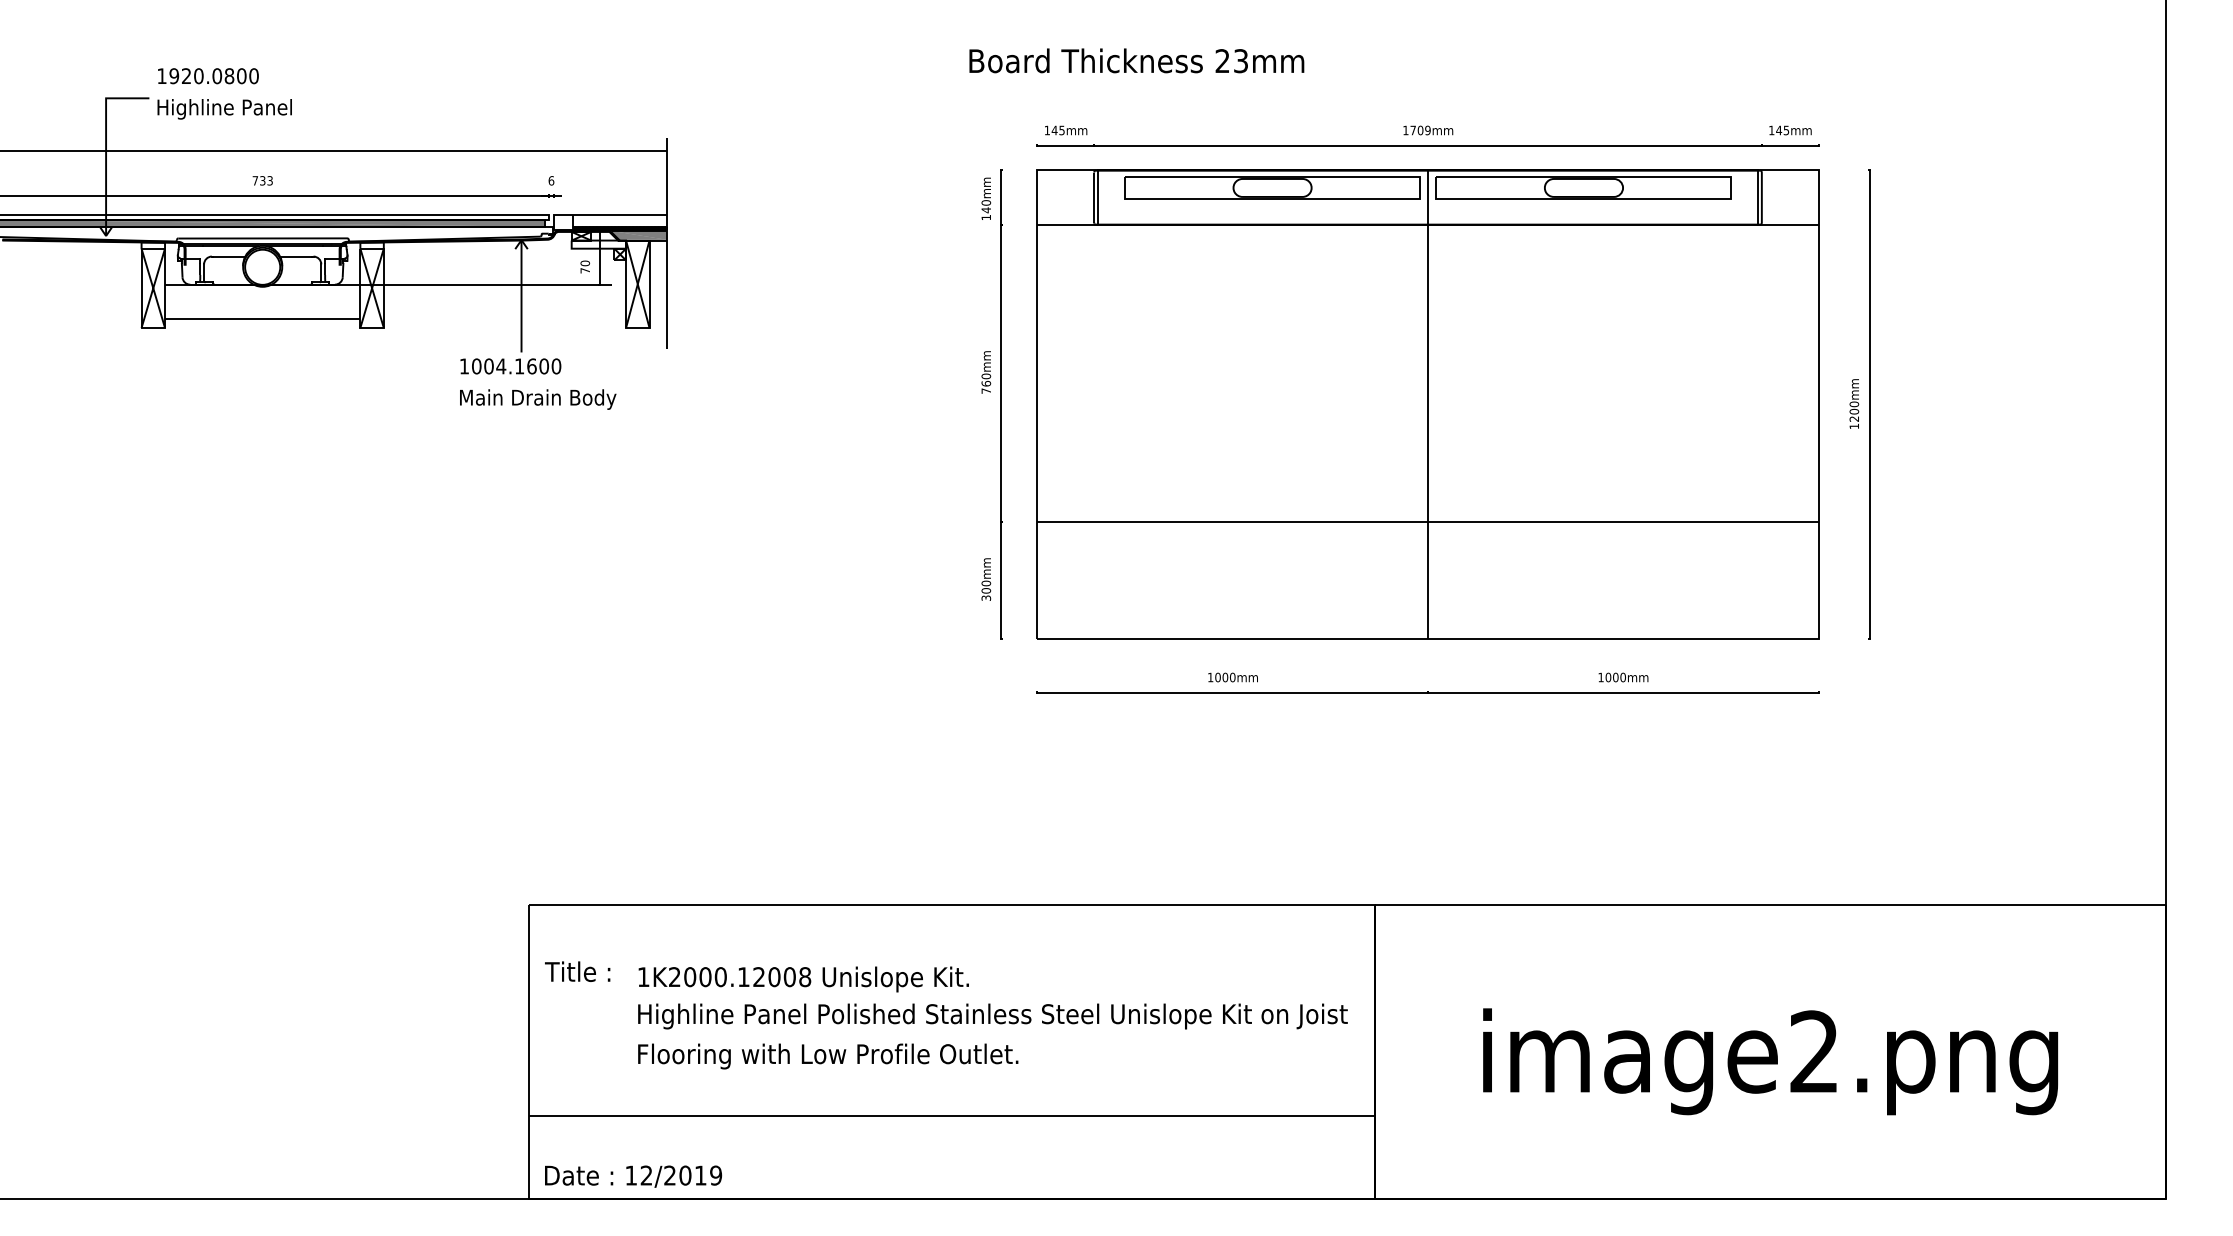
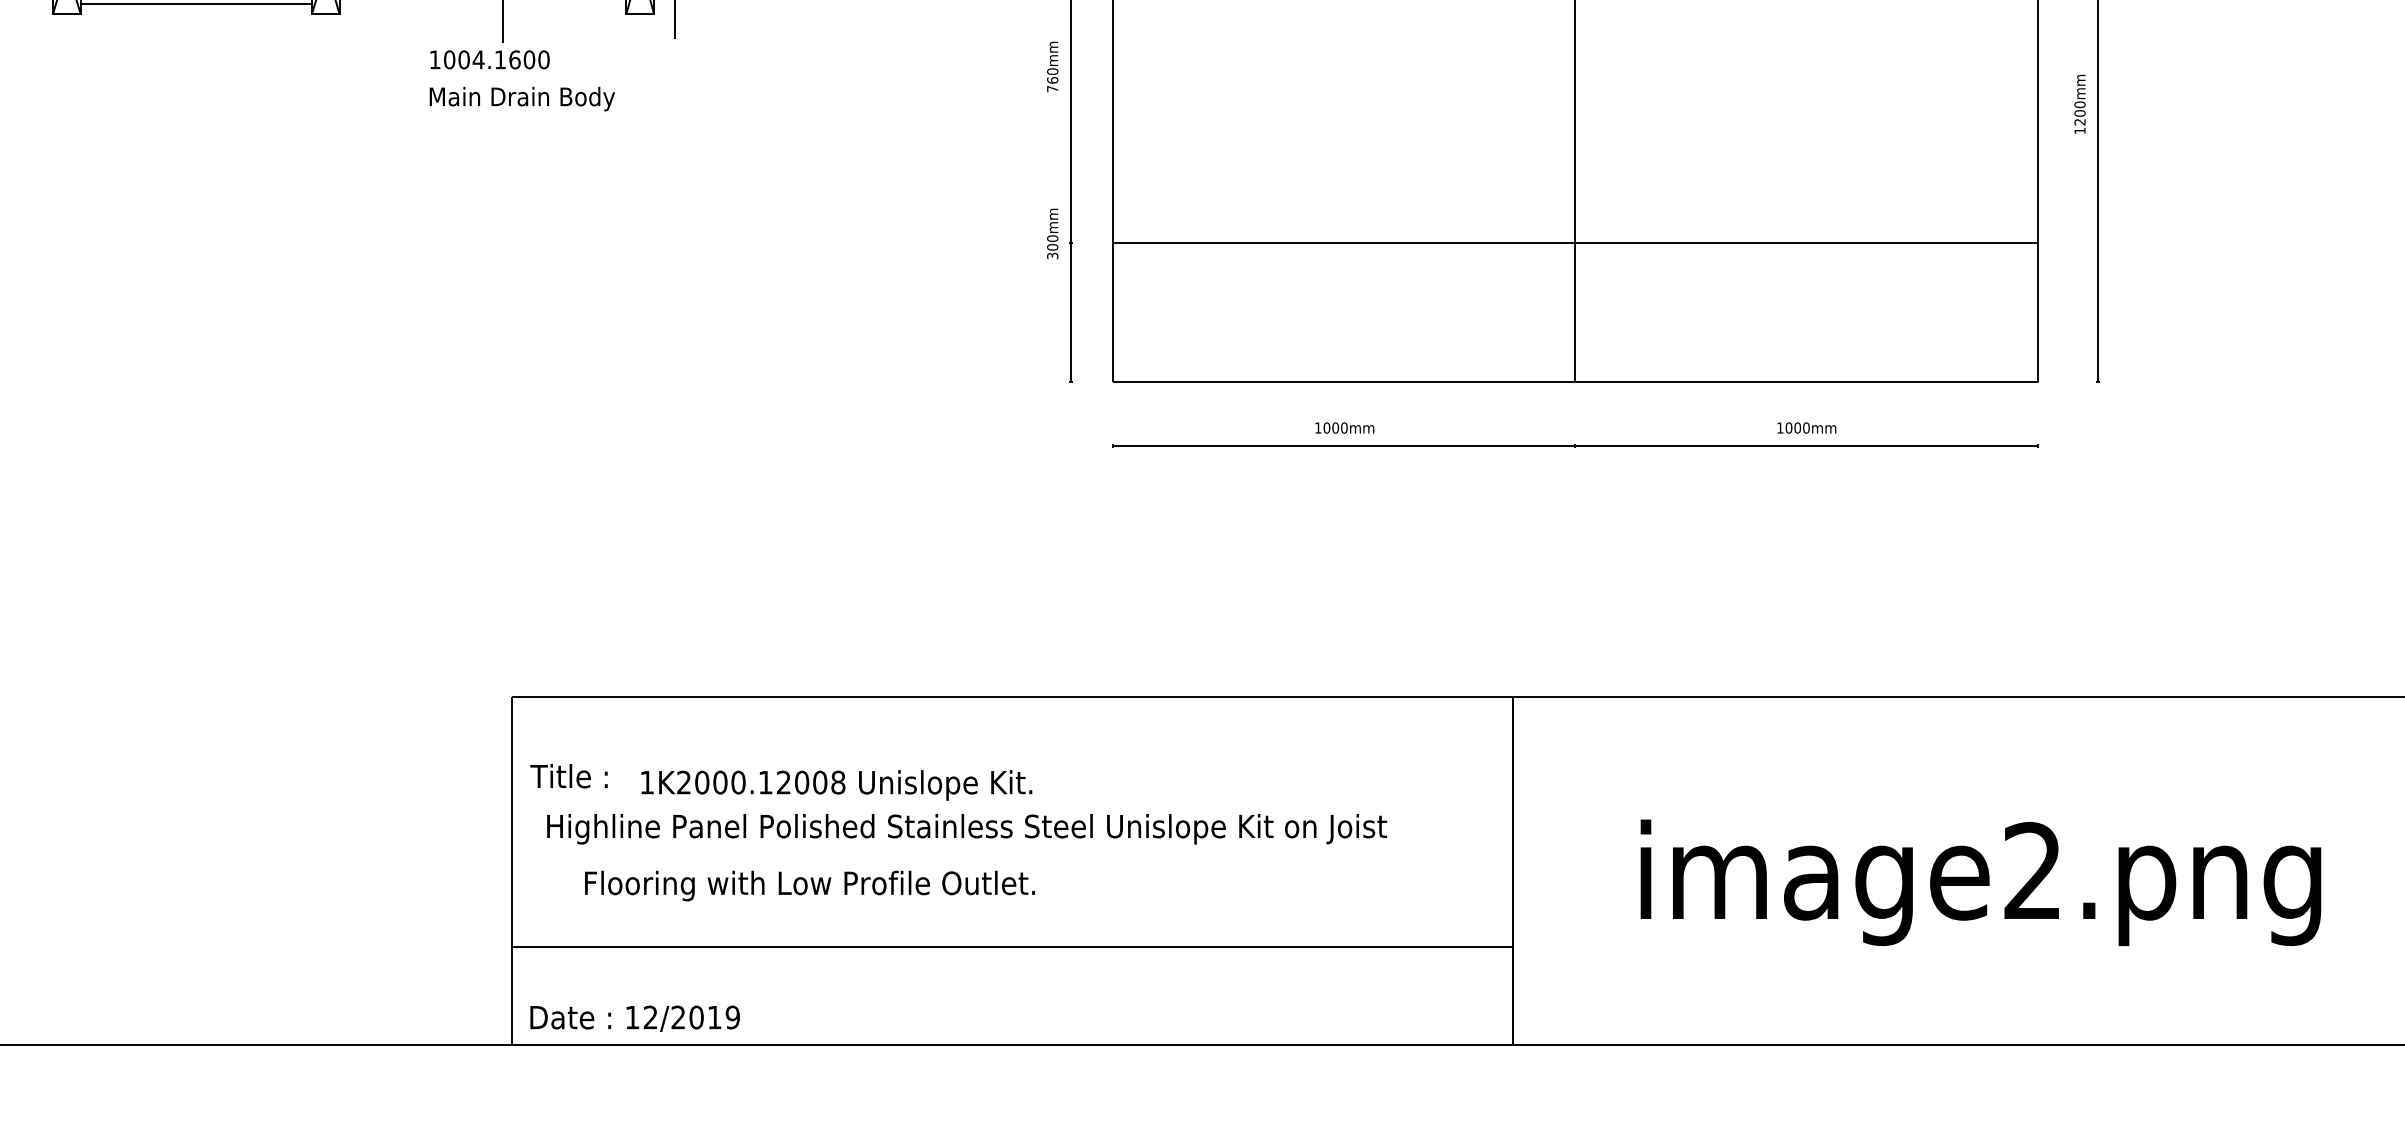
text: (986, 579) -> (1052, 233), moved
text: (992, 1016) -> (966, 829), moved
text: (828, 1056) -> (810, 886), moved

